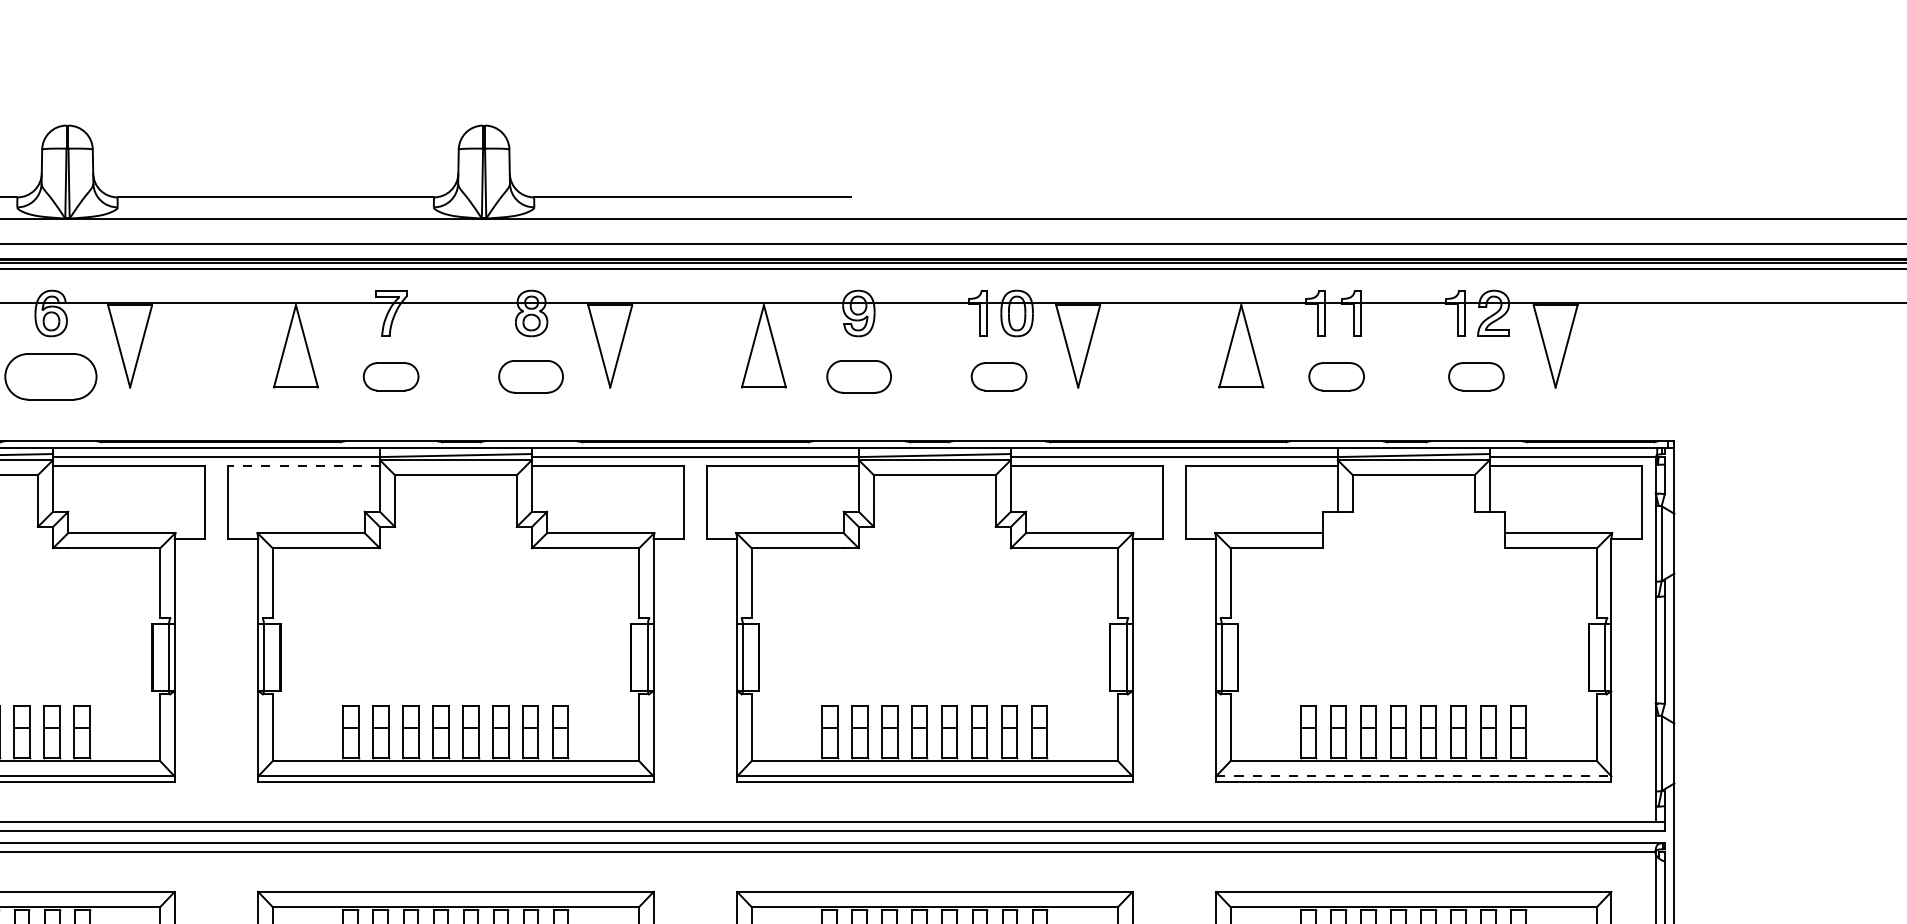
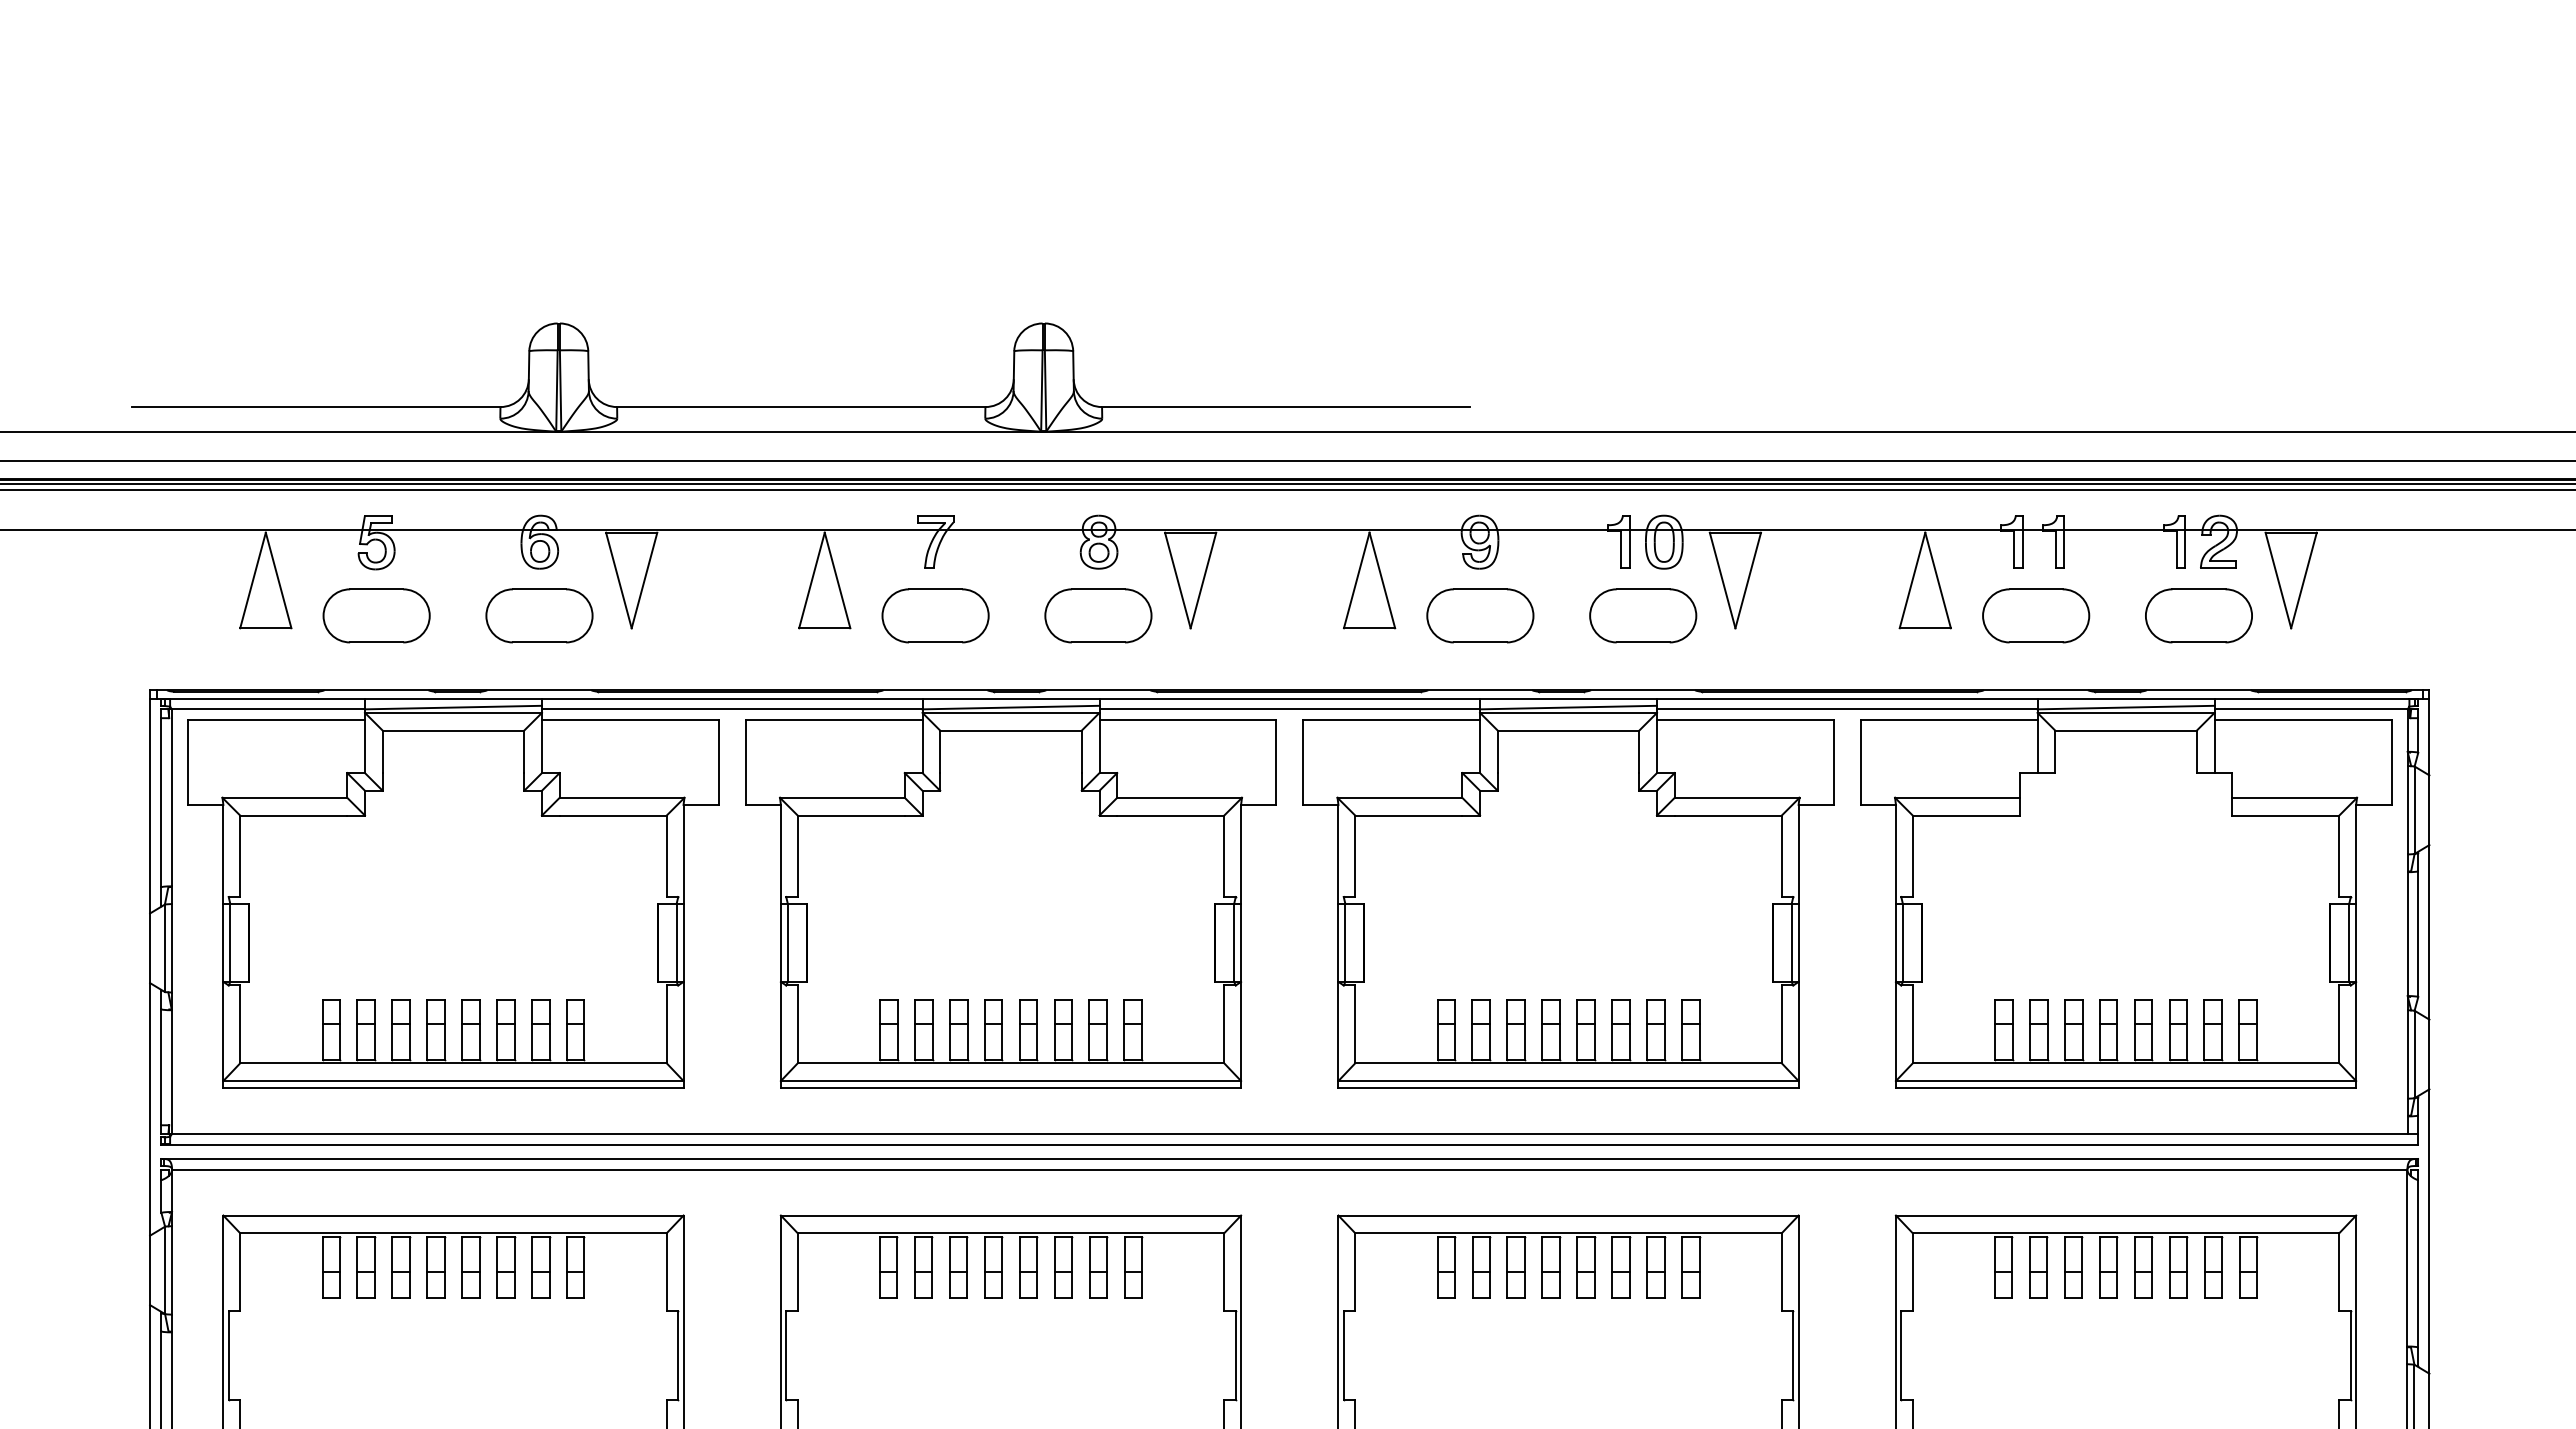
part: (391, 376) -> (935, 615), size x1.67
part: (531, 376) -> (1098, 615), size x1.43
part: (859, 376) -> (1480, 615), size x1.43
part: (999, 376) -> (1643, 615), size x1.67
part: (1336, 376) -> (2036, 615), size x1.67
part: (1476, 376) -> (2198, 615), size x1.67
line: (303, 465) -> (833, 719), dashed -> solid
line: (1414, 776) -> (2126, 1081), dashed -> solid

